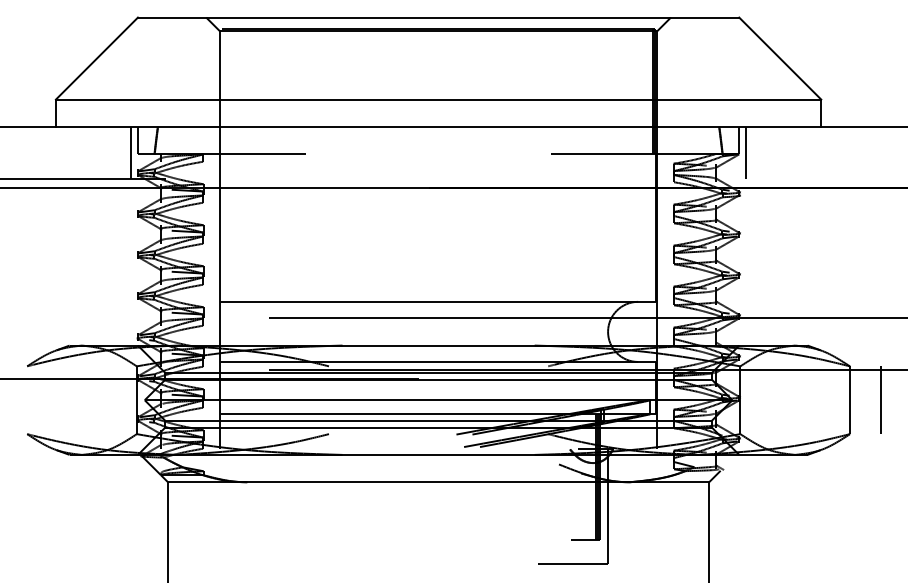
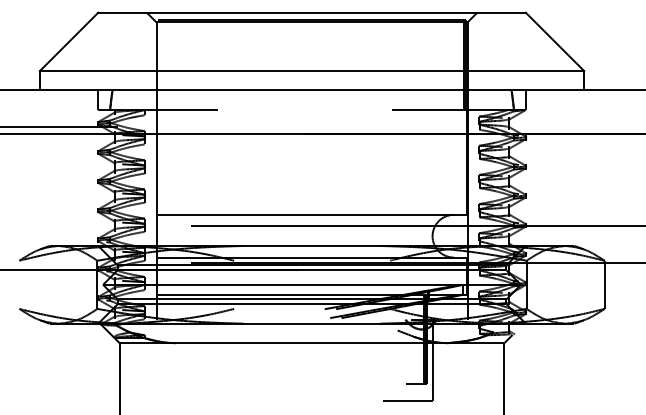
line: (131, 152) -> (93, 108), removed
line: (745, 152) -> (530, 108), removed
line: (880, 400) -> (626, 285), removed

